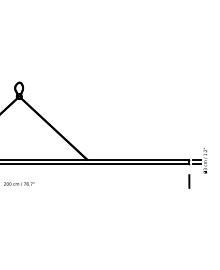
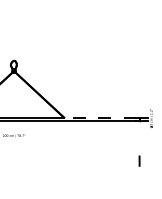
line: (136, 159) -> (100, 117), solid -> dashed
line: (189, 181) -> (139, 161), moved

